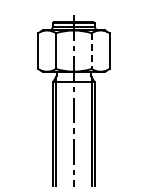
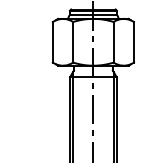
line: (91, 51) -> (113, 42), dashed -> solid

